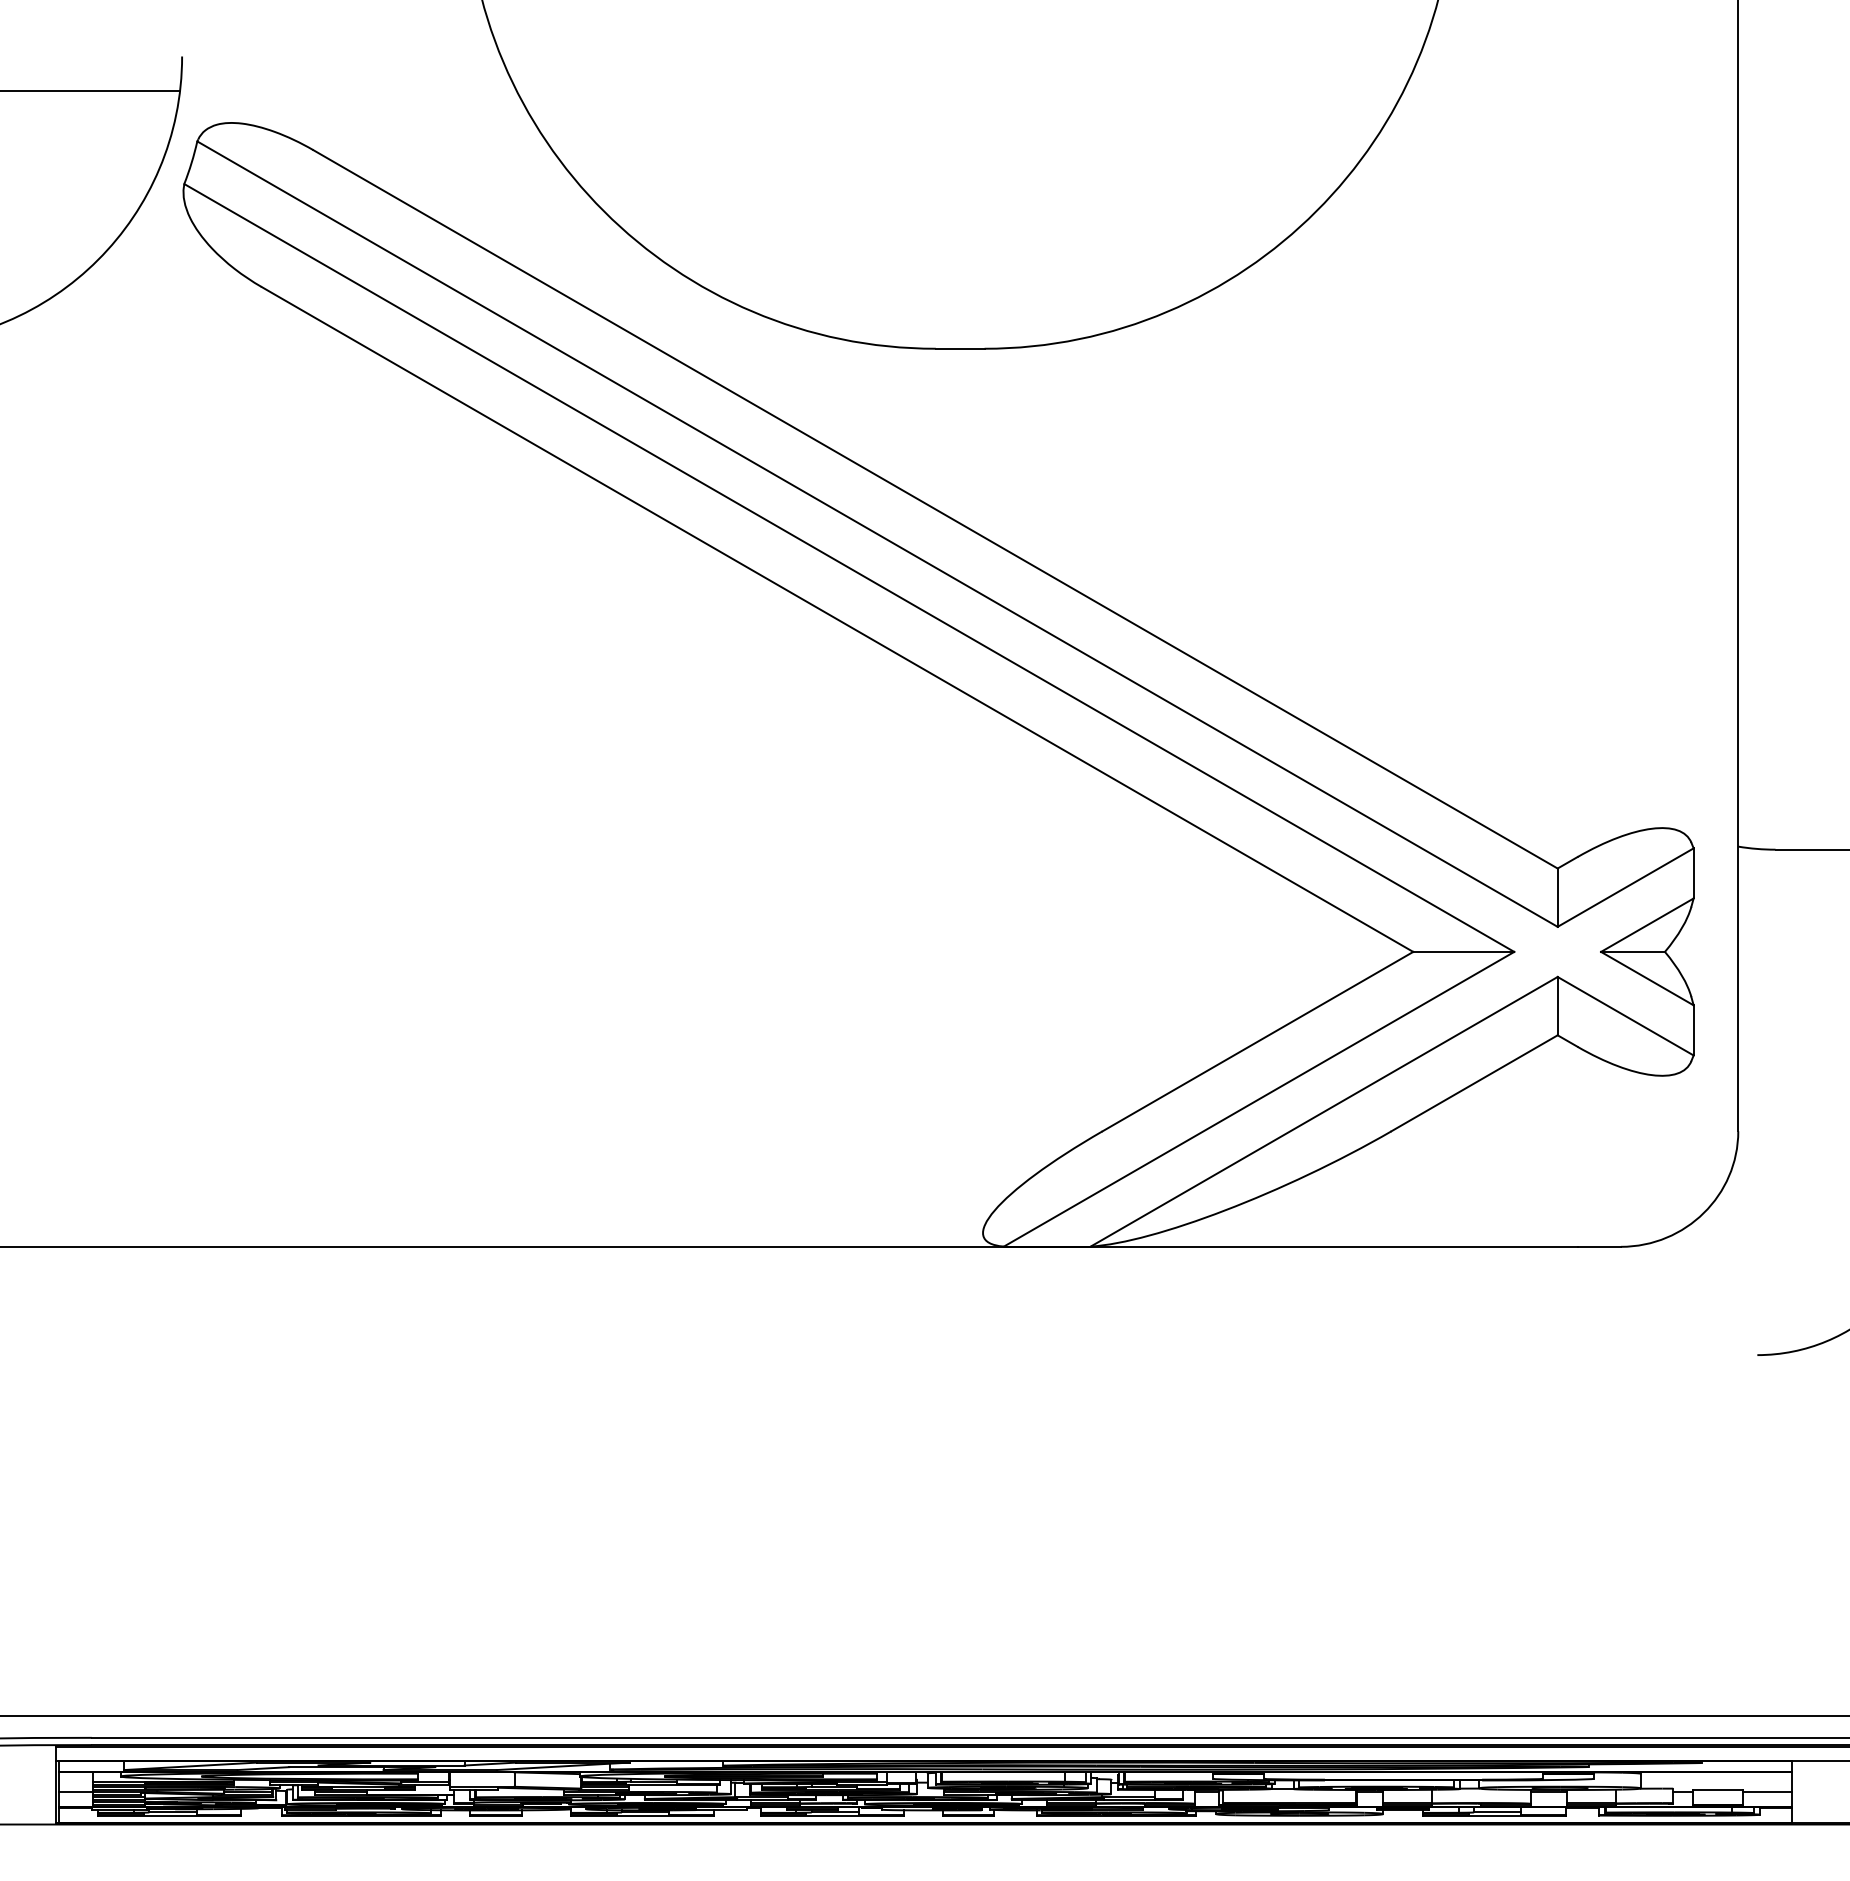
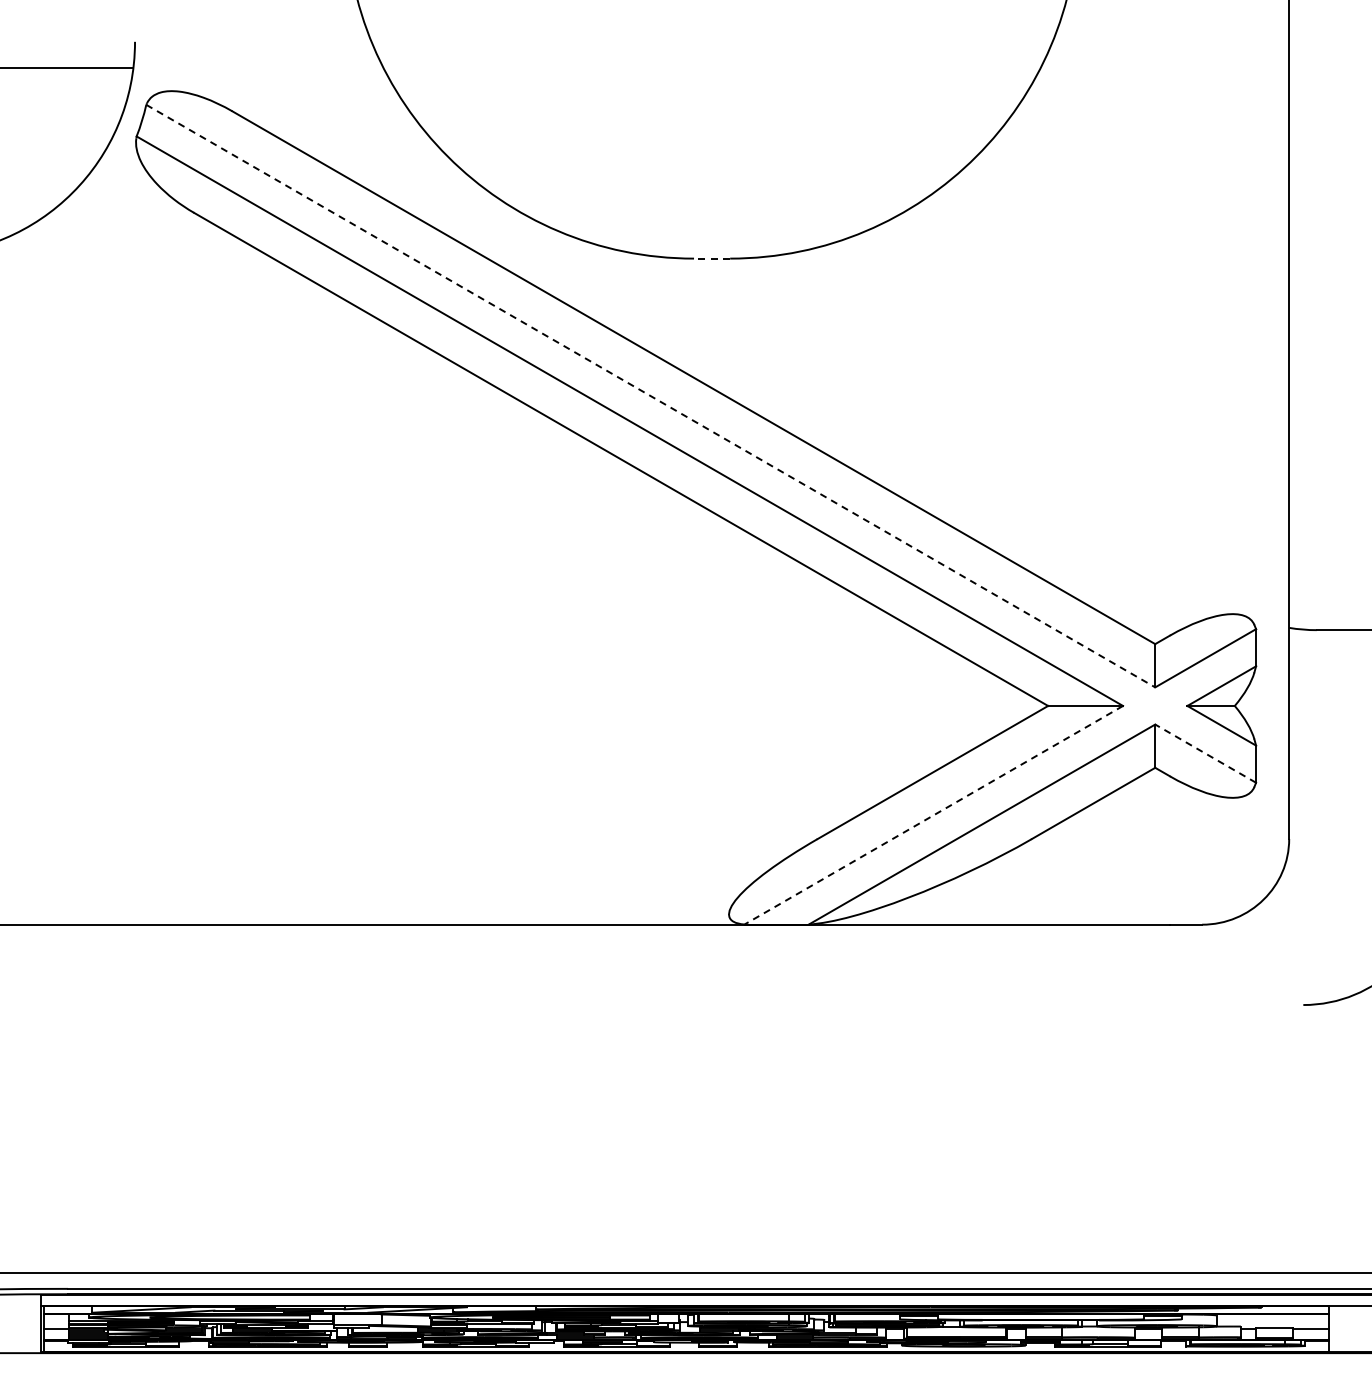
line: (959, 348) -> (711, 258), solid -> dashed
line: (877, 534) -> (650, 396), solid -> dashed
line: (1625, 1016) -> (1205, 753), solid -> dashed
line: (1258, 1099) -> (933, 815), solid -> dashed

